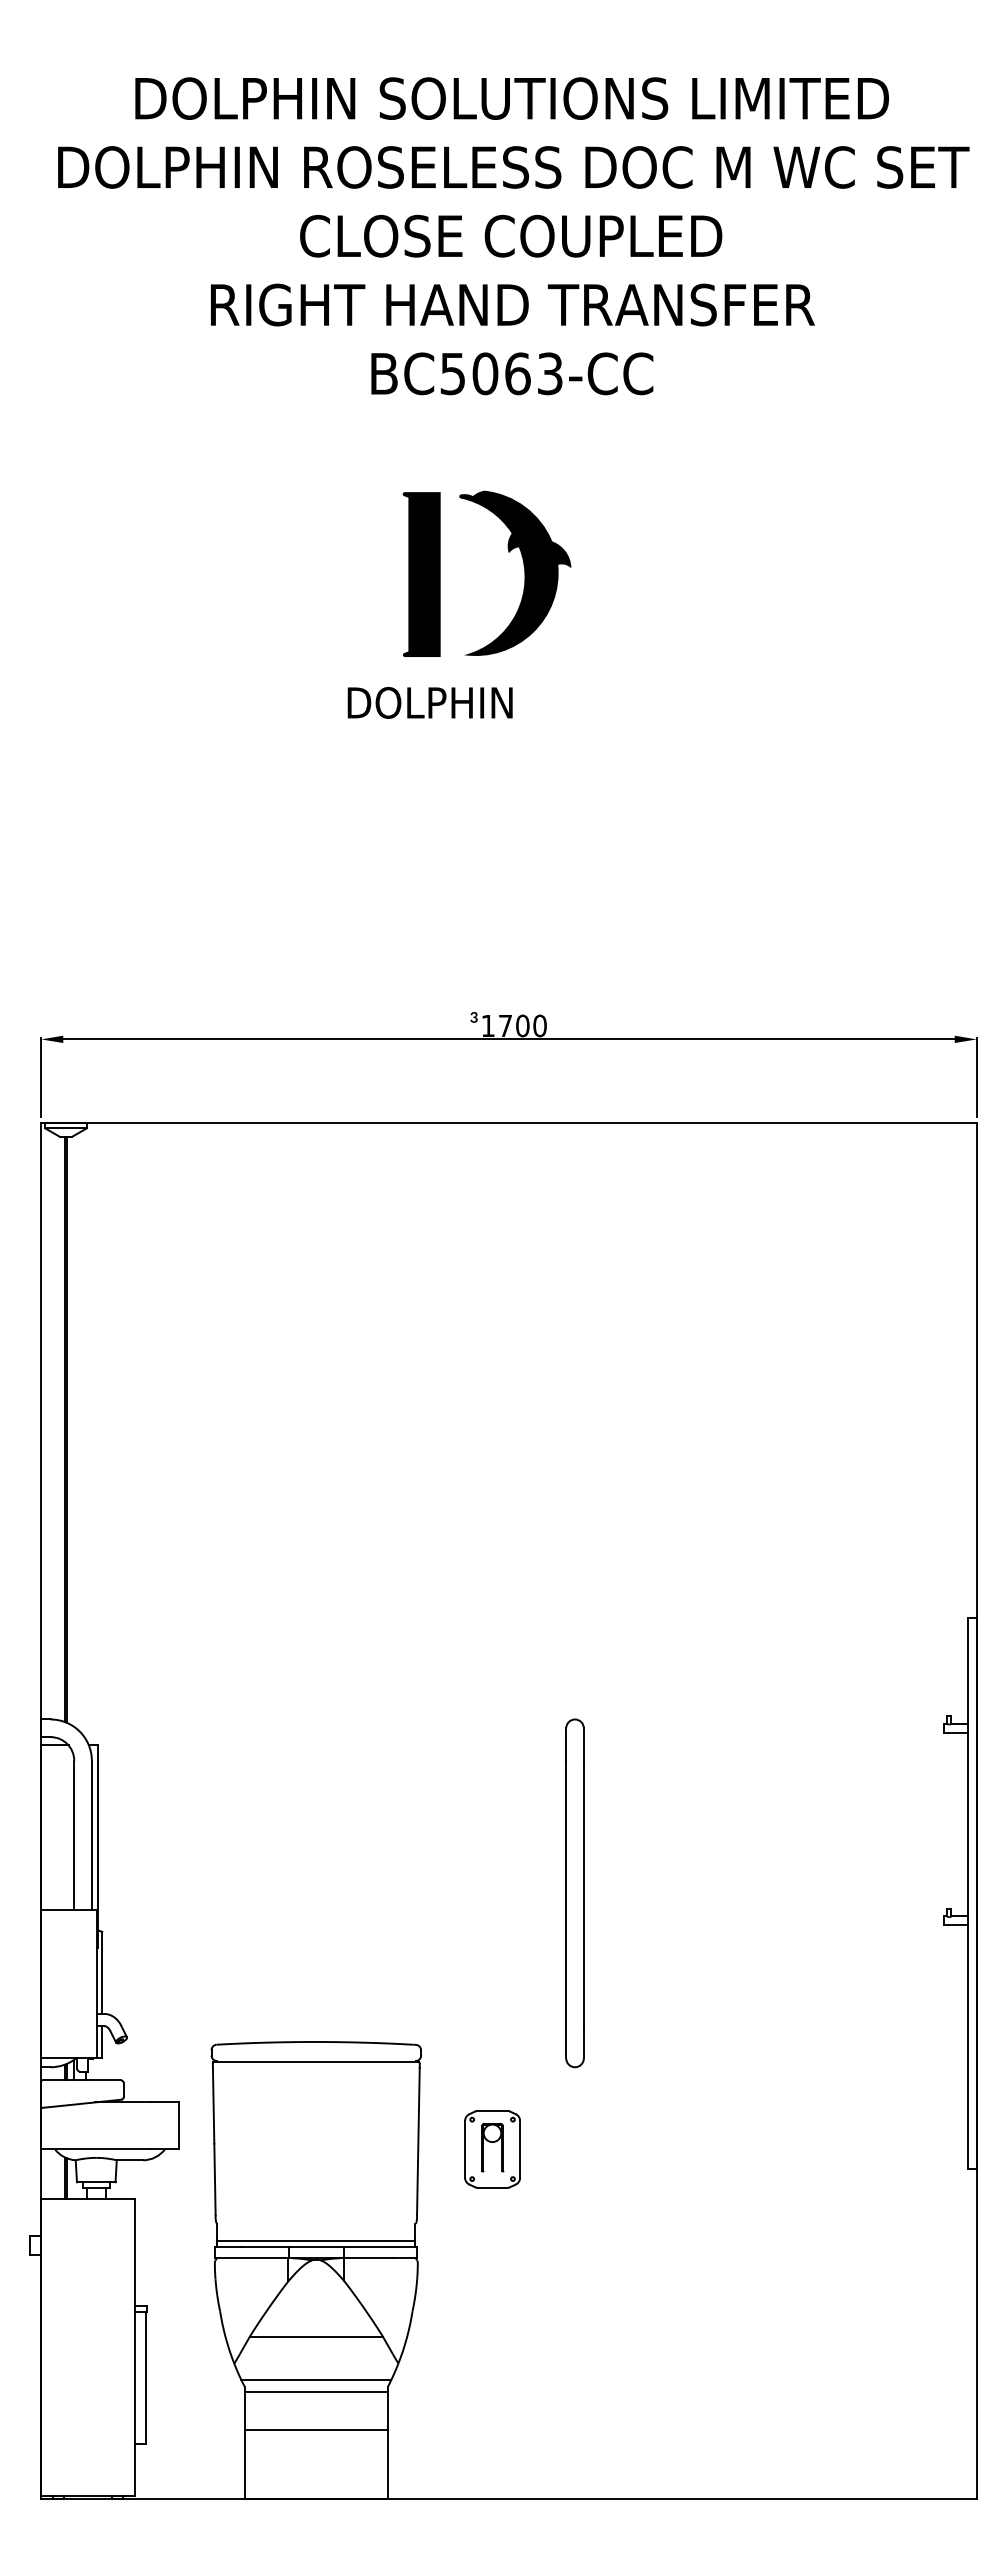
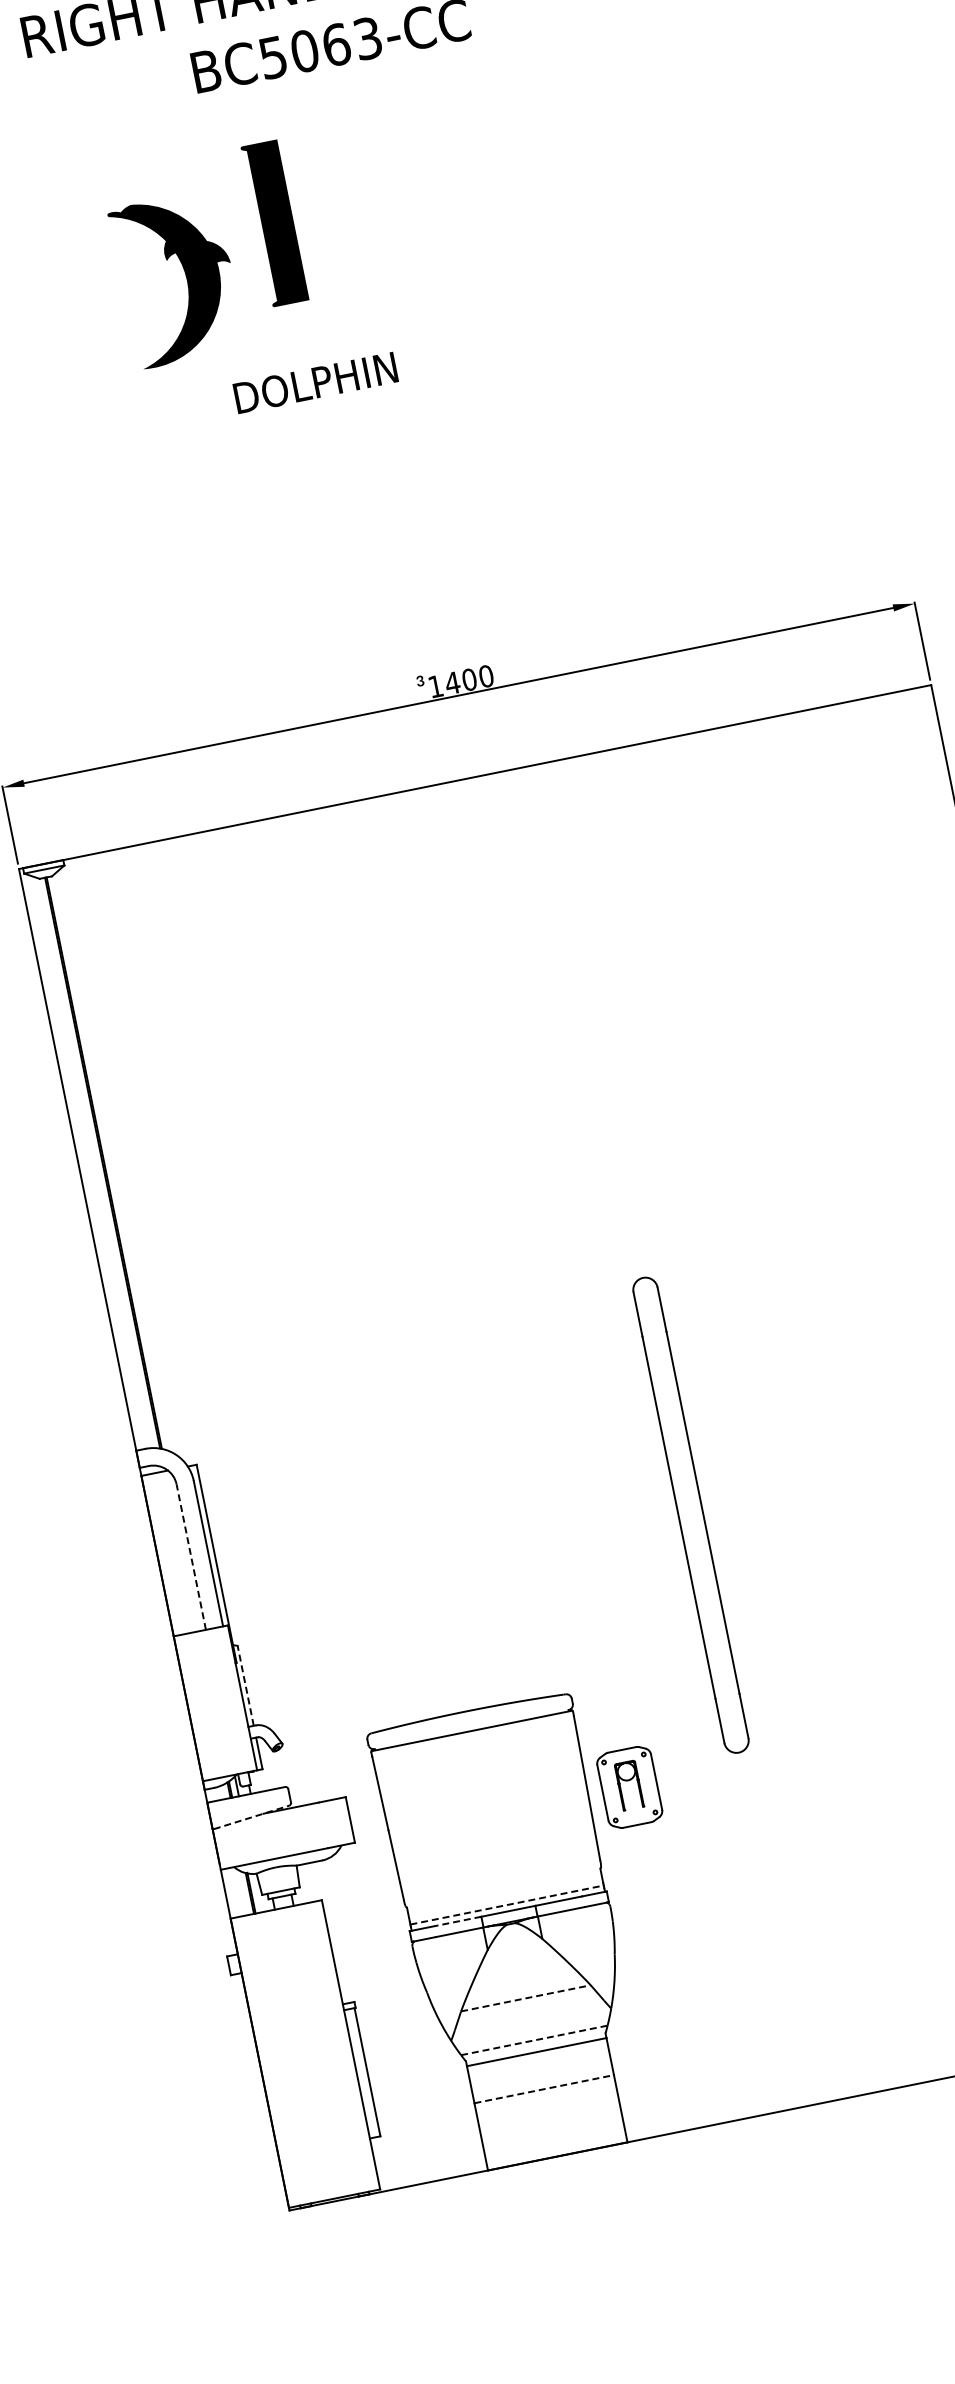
part: (524, 572) -> (186, 276), moved
part: (421, 574) -> (274, 223), moved
text: (505, 1025) -> (452, 682), 1700 -> 1400
line: (74, 1835) -> (191, 1557), solid -> dashed
part: (574, 1893) -> (690, 1515), size x1.4
line: (102, 1972) -> (245, 1685), solid -> dashed
line: (81, 2103) -> (251, 1817), solid -> dashed
part: (492, 2149) -> (629, 1787), moved
line: (316, 2240) -> (507, 1904), solid -> dashed
line: (264, 2247) -> (457, 1921), solid -> dashed
line: (316, 2336) -> (526, 1998), solid -> dashed
line: (316, 2379) -> (534, 2040), solid -> dashed
line: (316, 2429) -> (544, 2088), solid -> dashed

